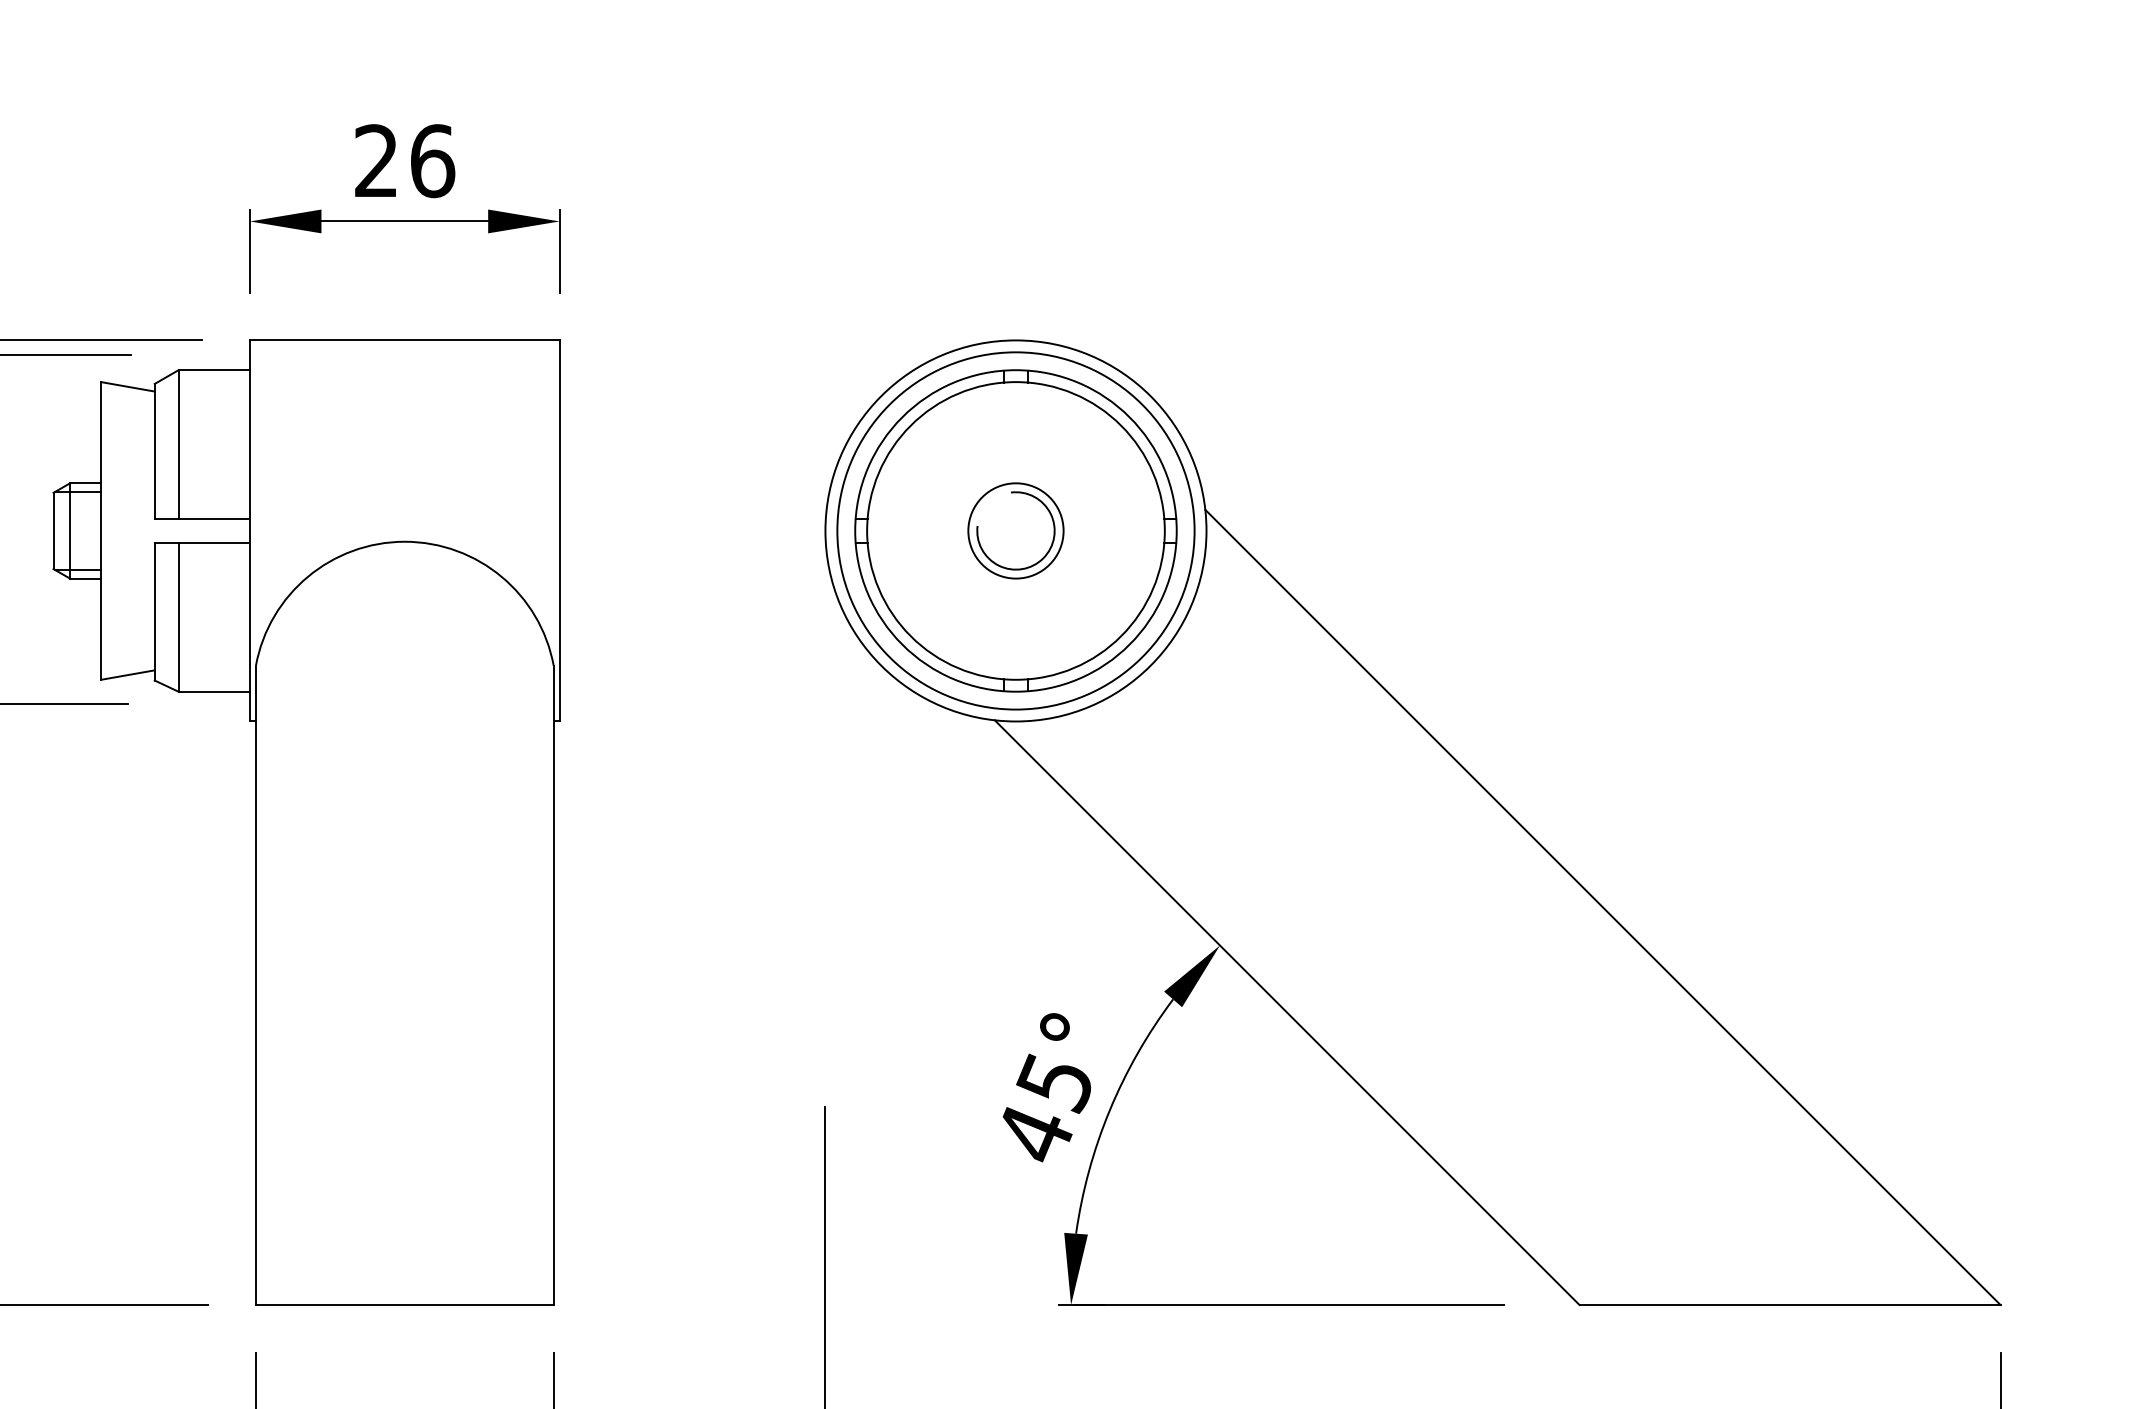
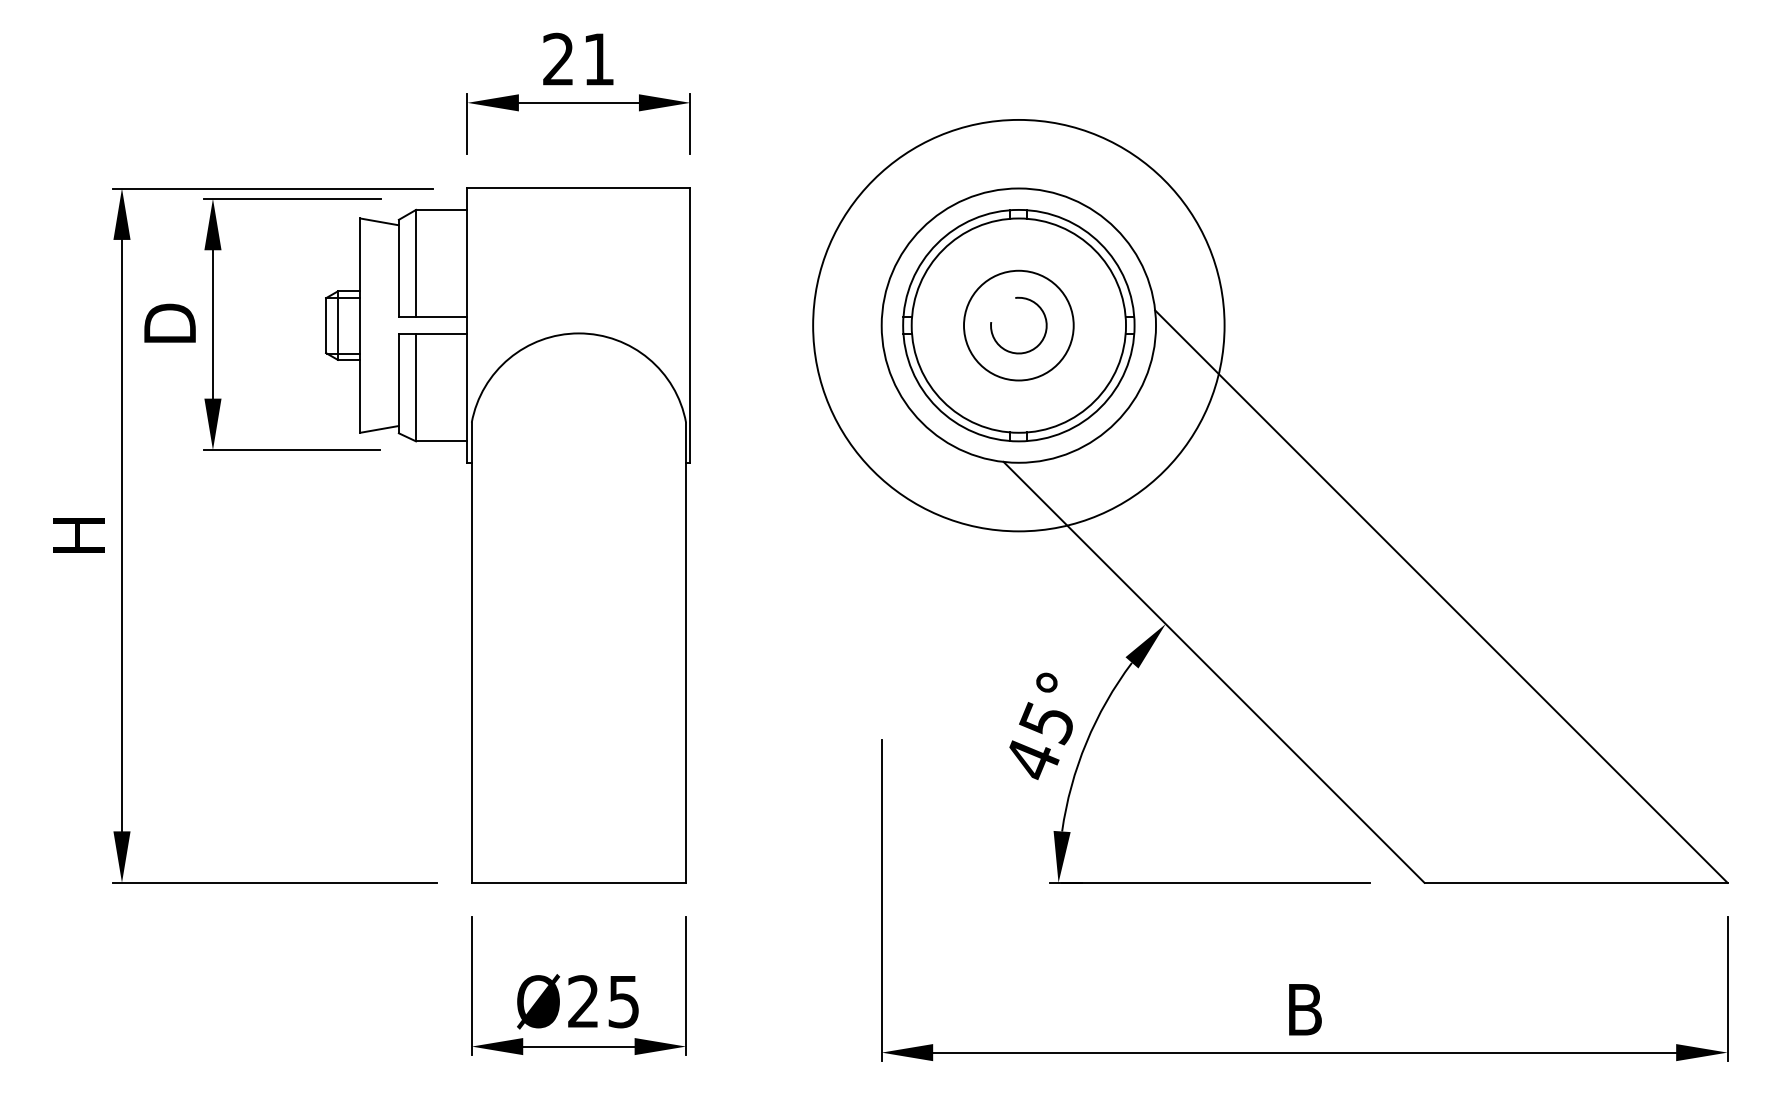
text: (433, 161) -> (599, 59), 26 -> 21
circle: (1015, 530) -> (1018, 325), size x1.6
circle: (1015, 530) -> (1018, 325), size x1.6

